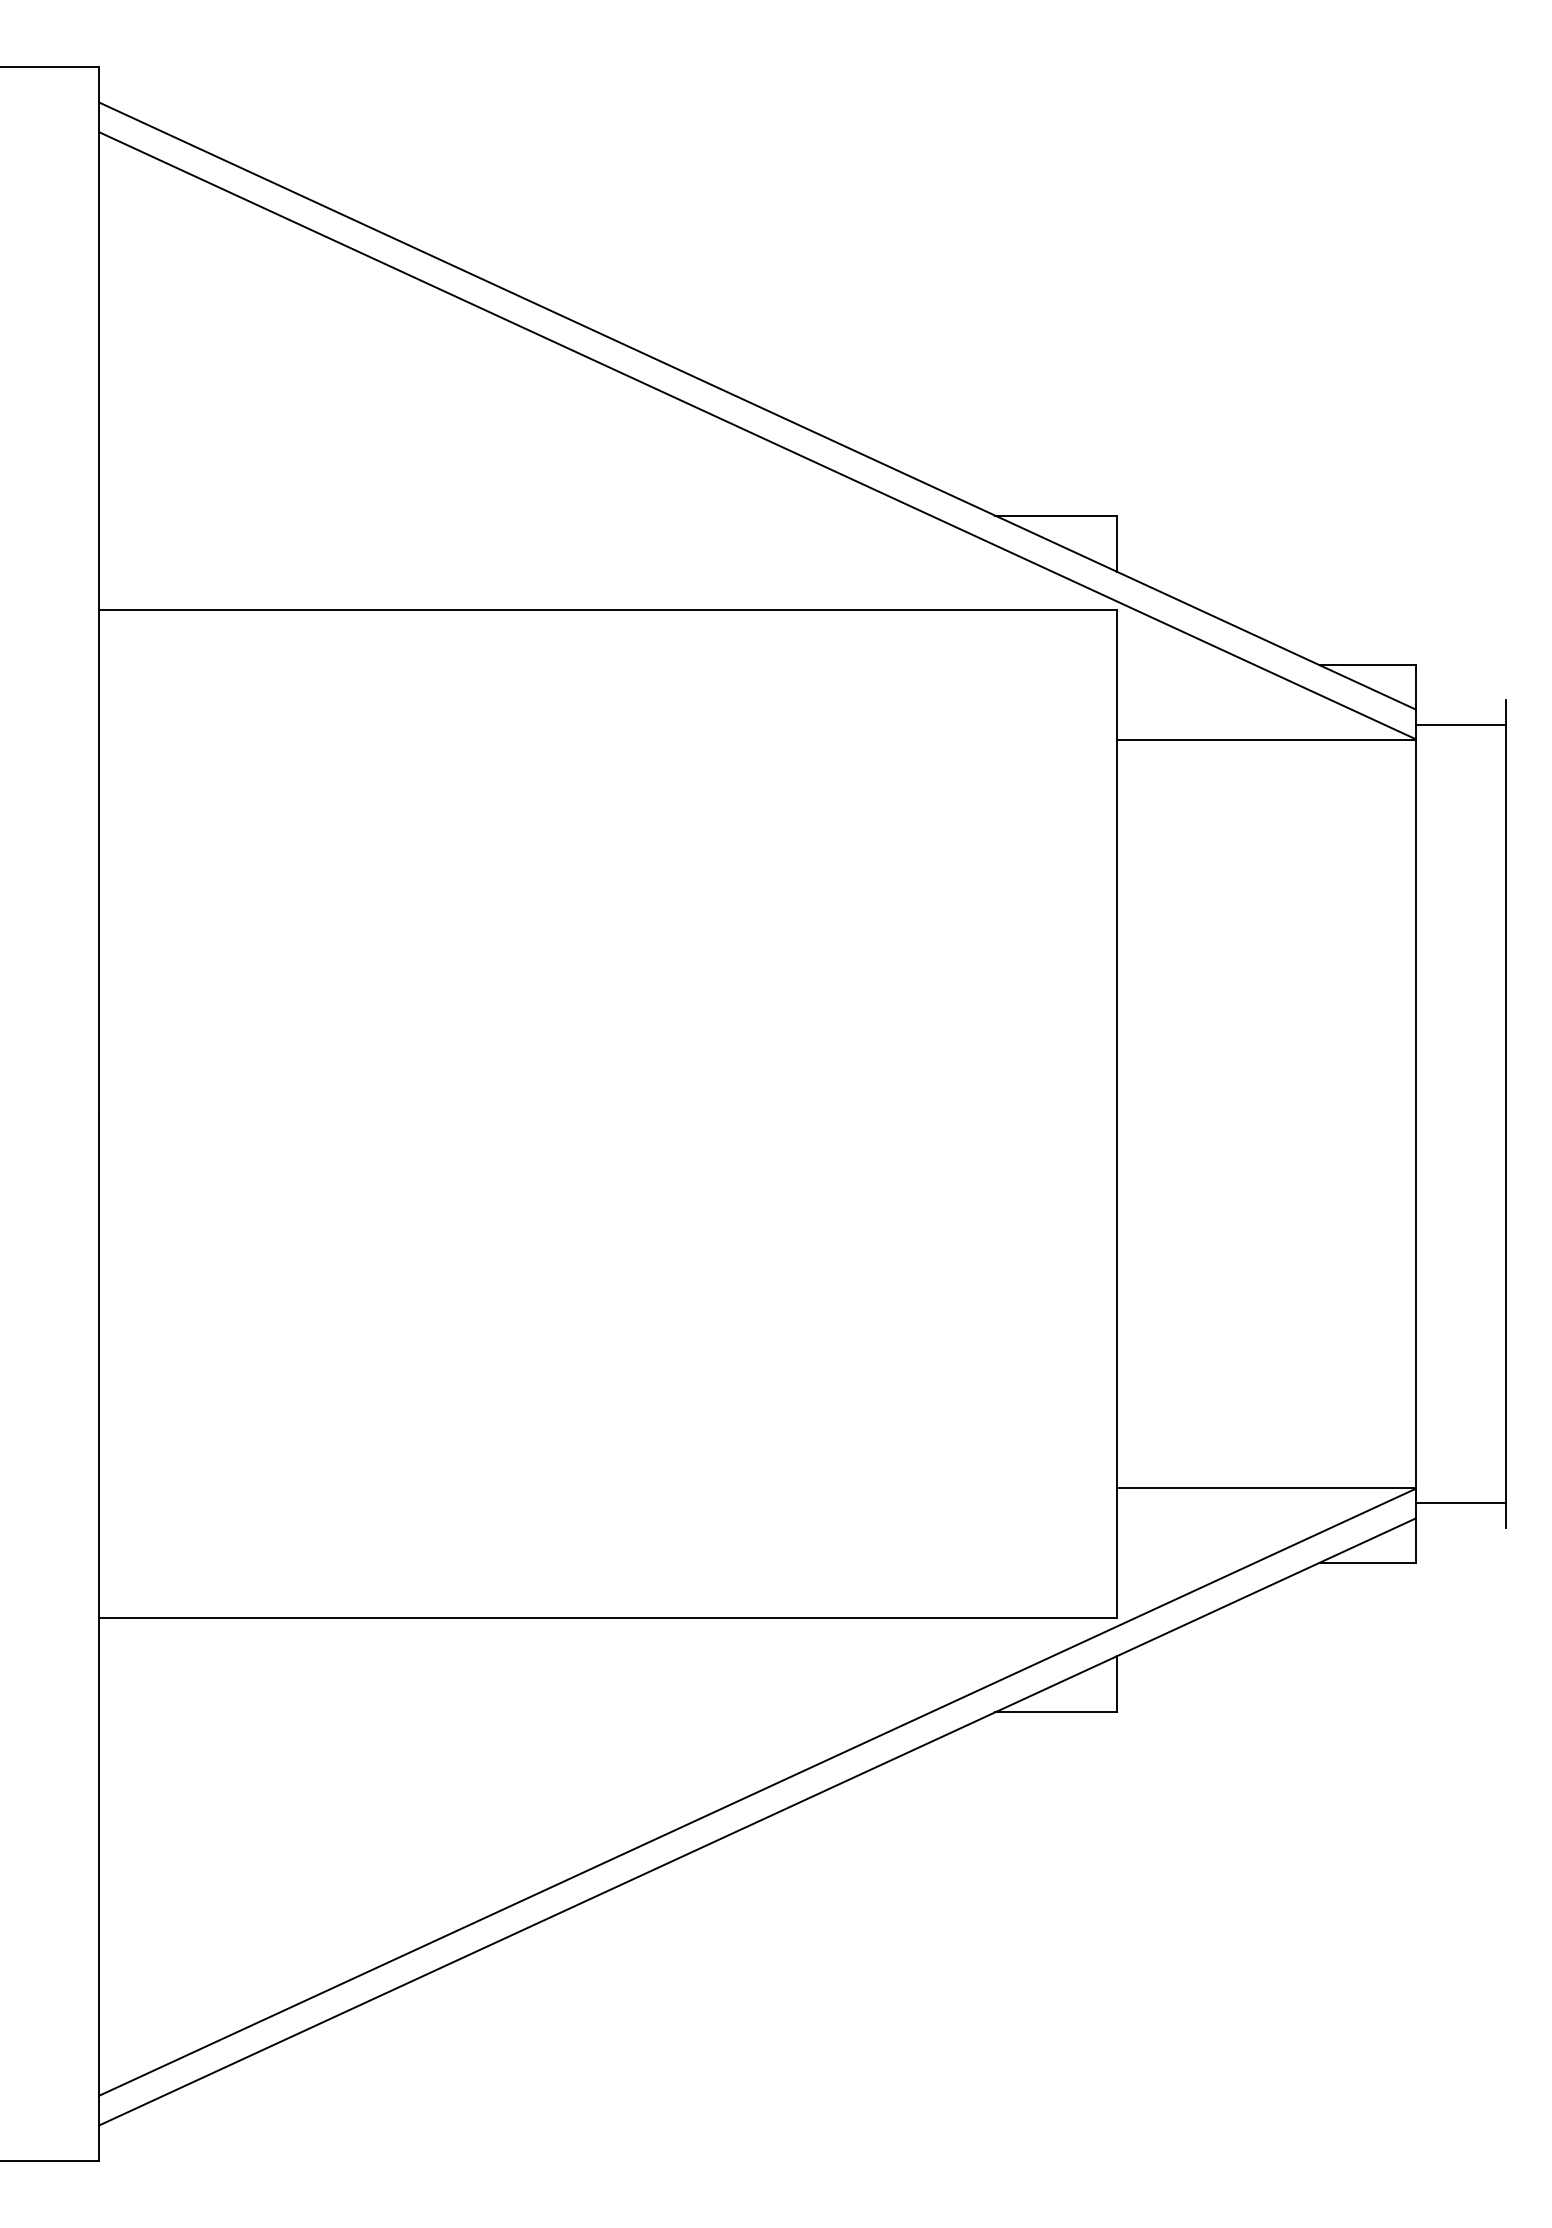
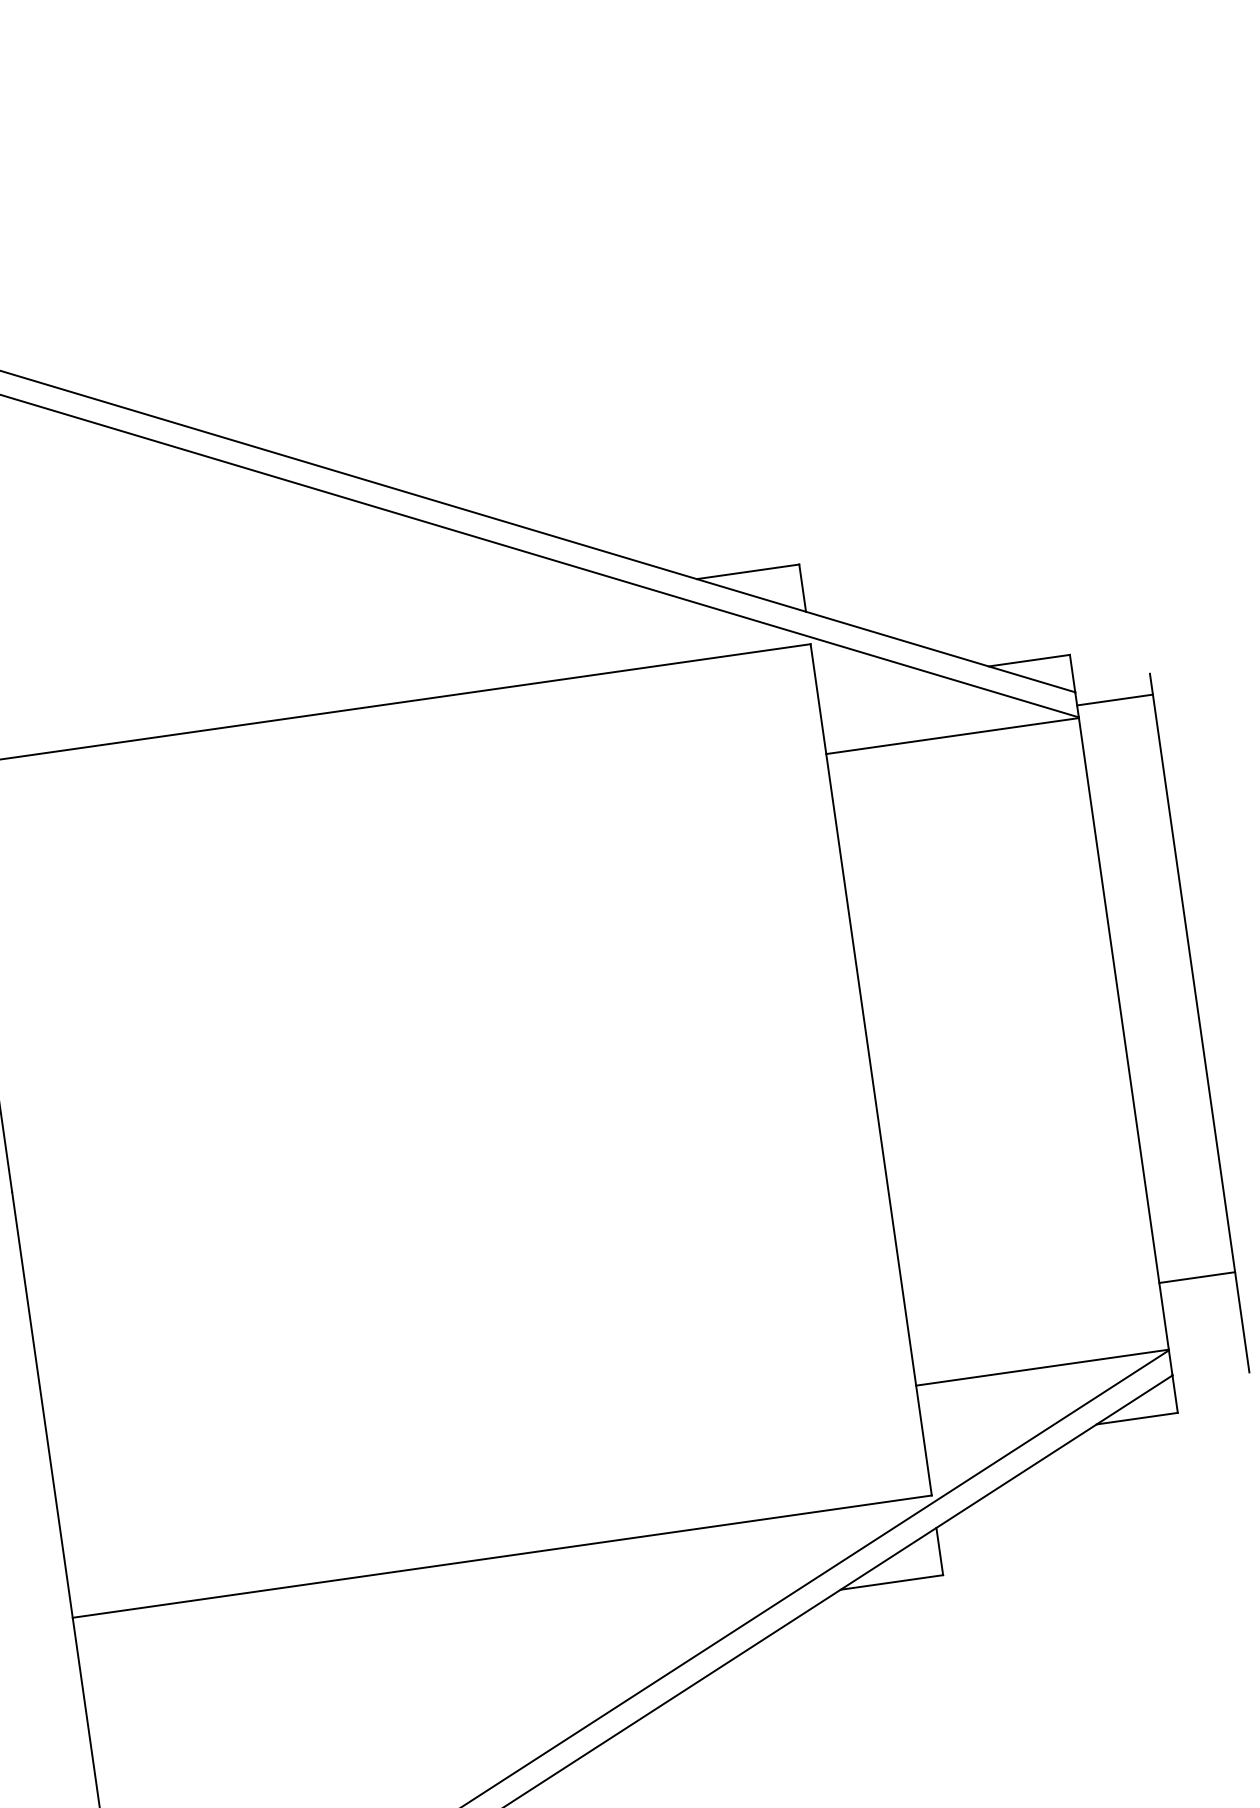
line: (1460, 1502) -> (1197, 1277), moved

